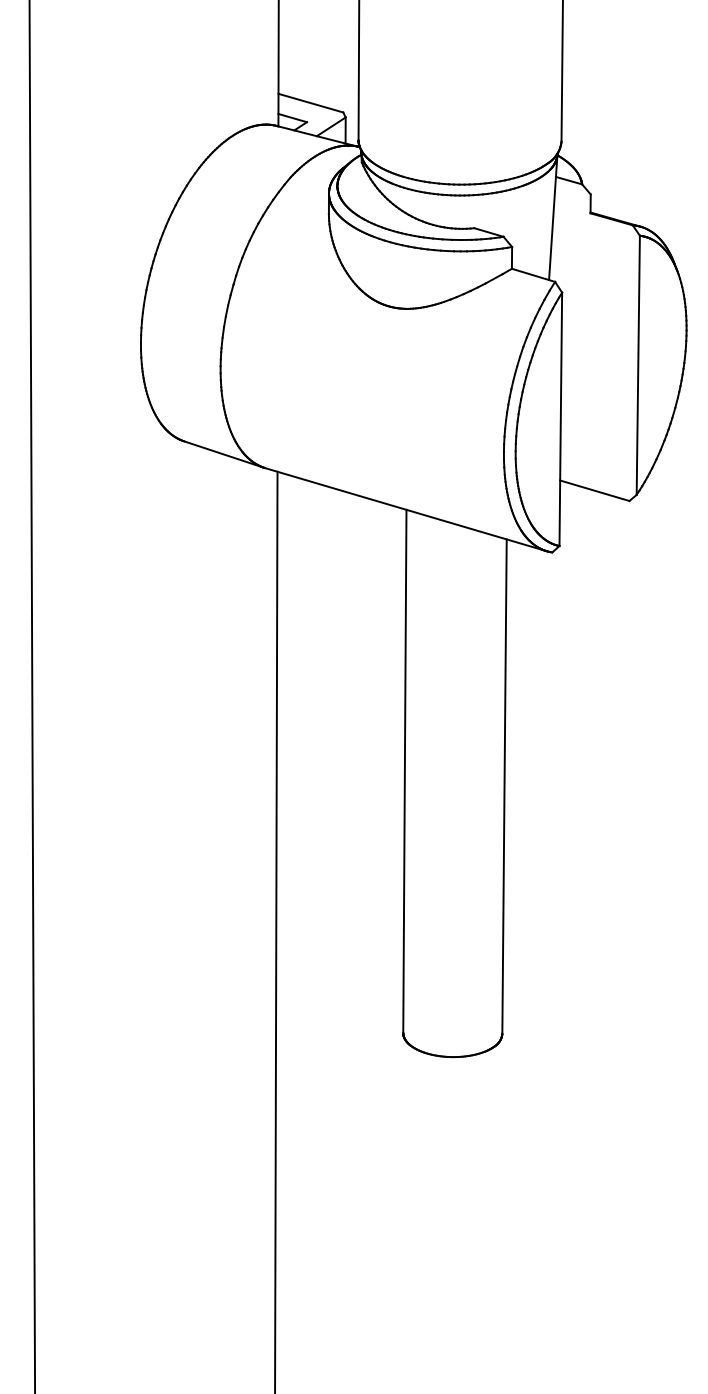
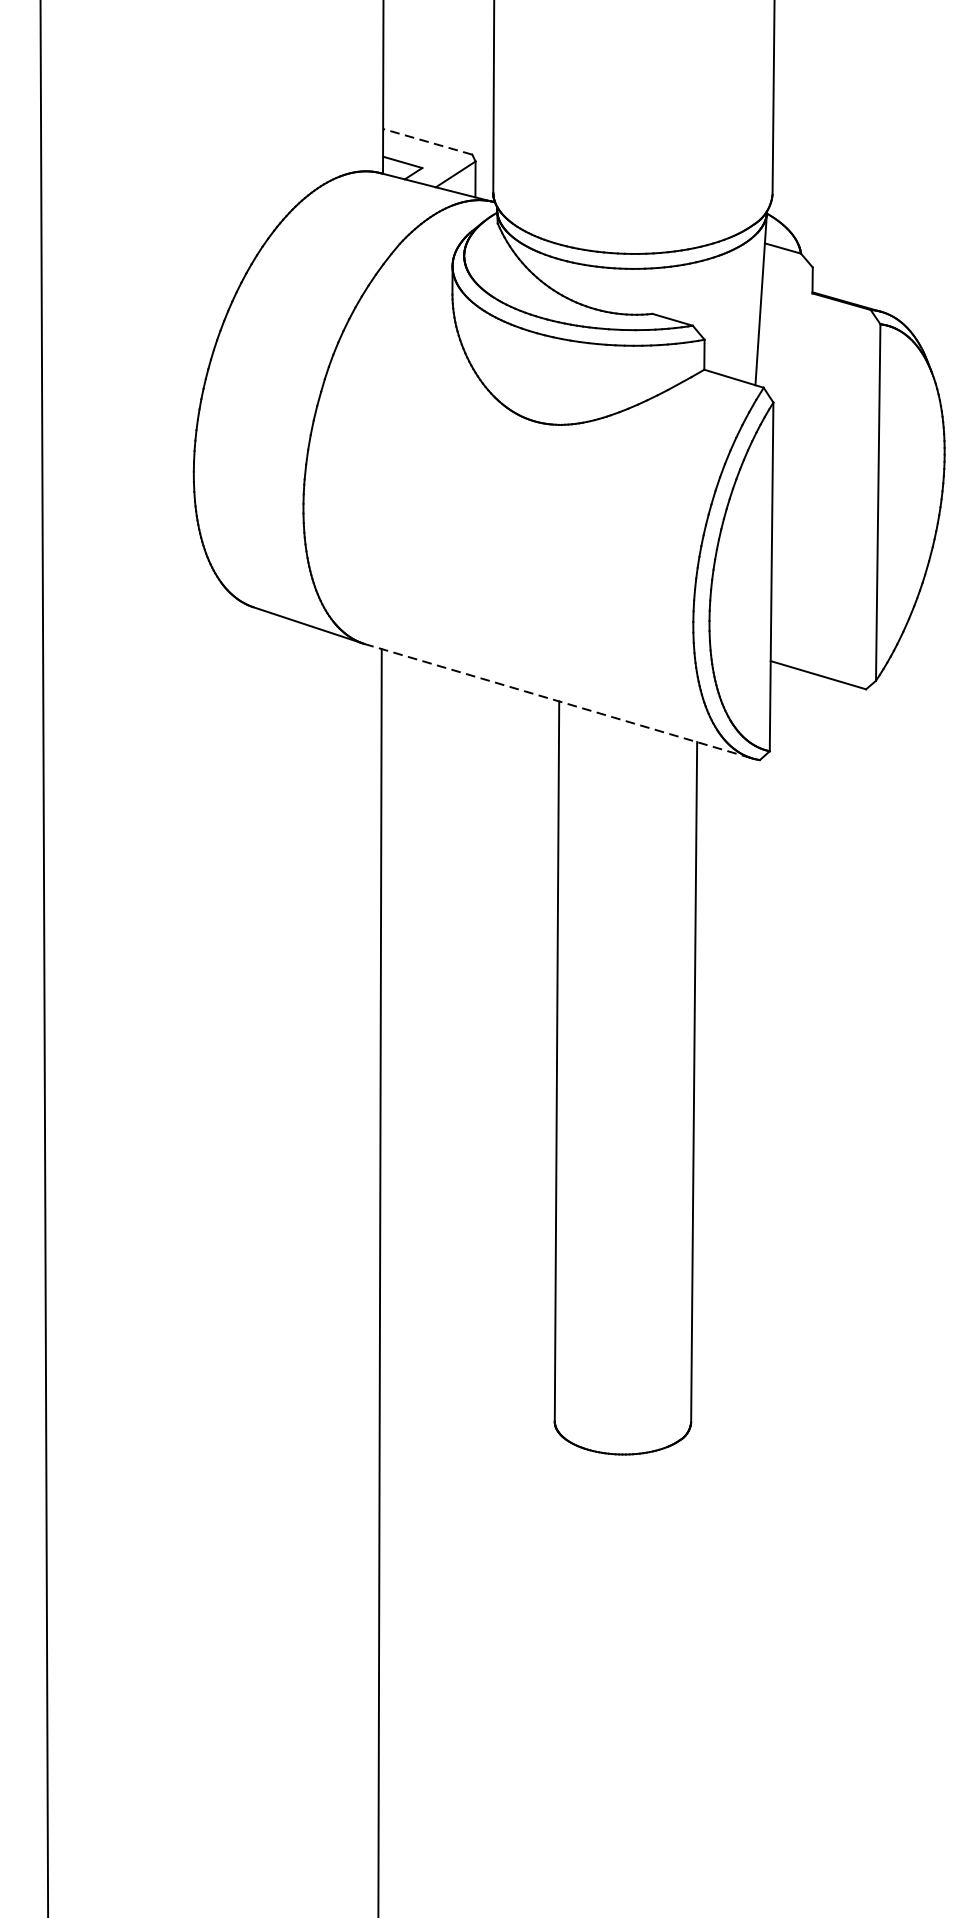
line: (310, 103) -> (427, 142), solid -> dashed
line: (405, 509) -> (557, 700), solid -> dashed

